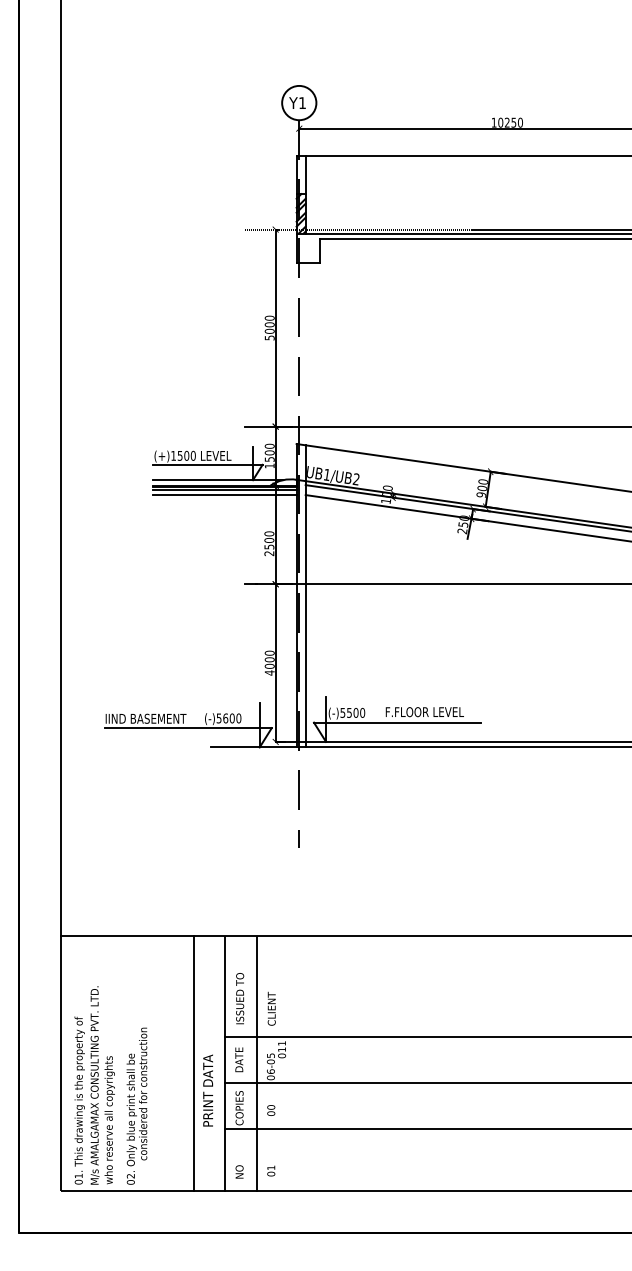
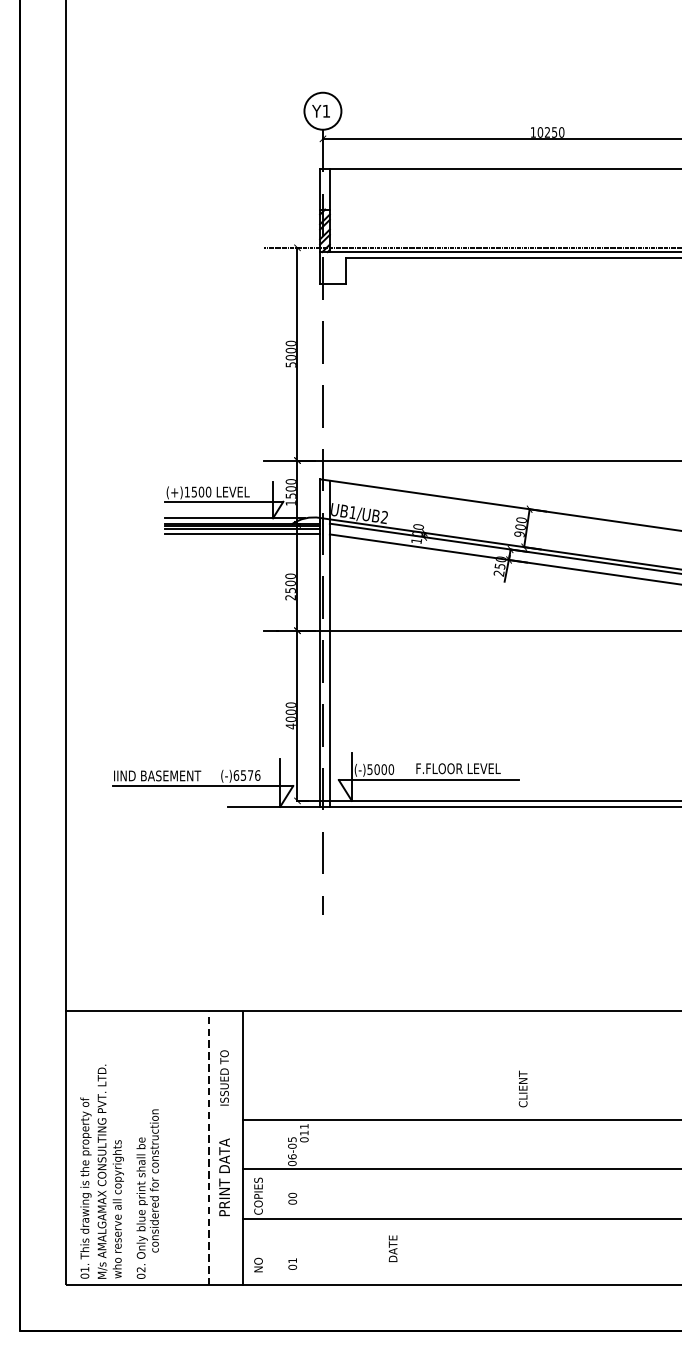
text: (349, 712) -> (377, 769), (-)5500 -> (-)5000
text: (228, 718) -> (246, 775), (-)5600 -> (-)6576
text: (240, 998) -> (224, 1077), moved
text: (271, 1008) -> (522, 1088), moved
text: (239, 1059) -> (393, 1248), moved
line: (193, 1063) -> (208, 1148), solid -> dashed
line: (257, 1063) -> (277, 1148), removed

